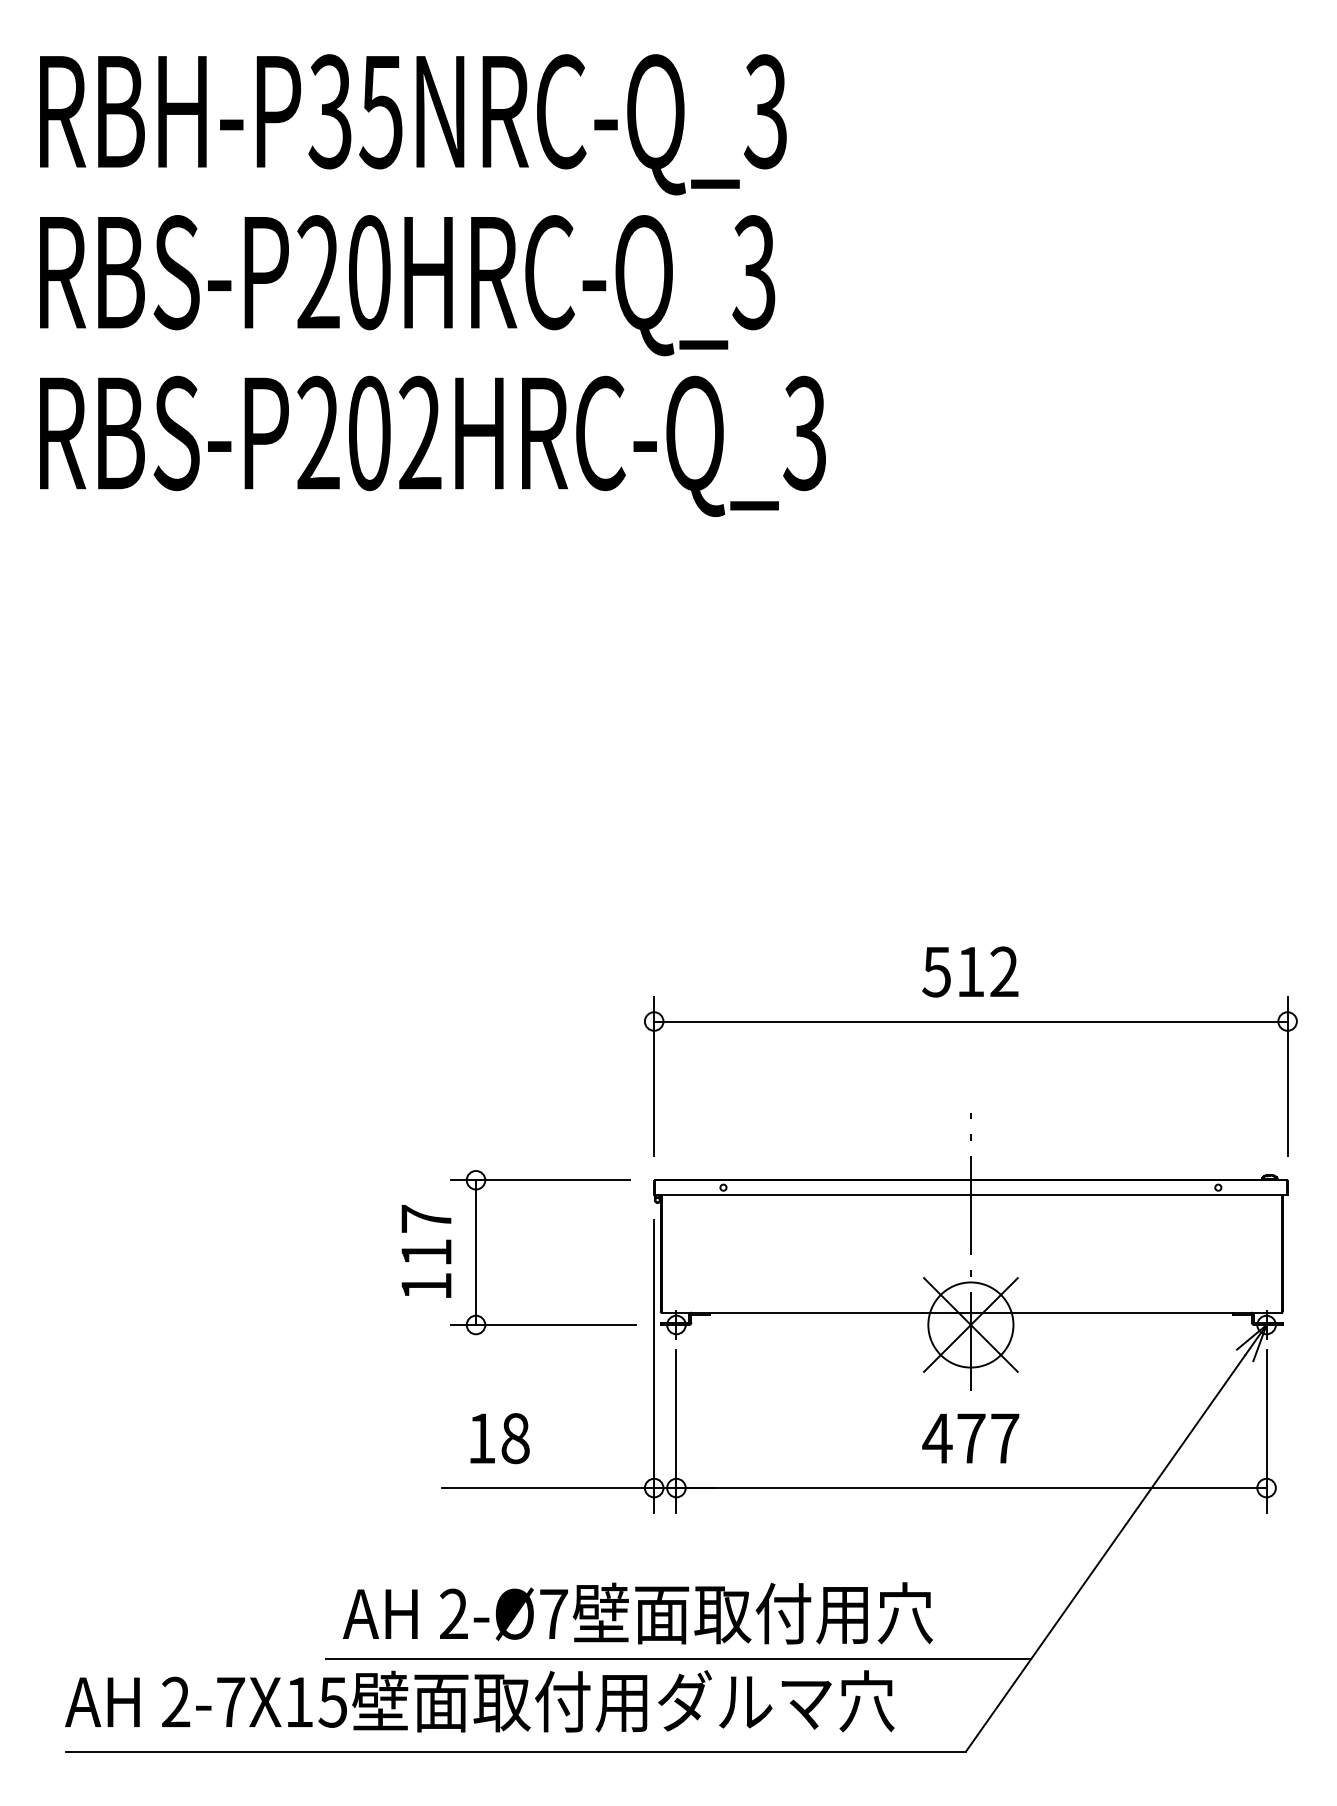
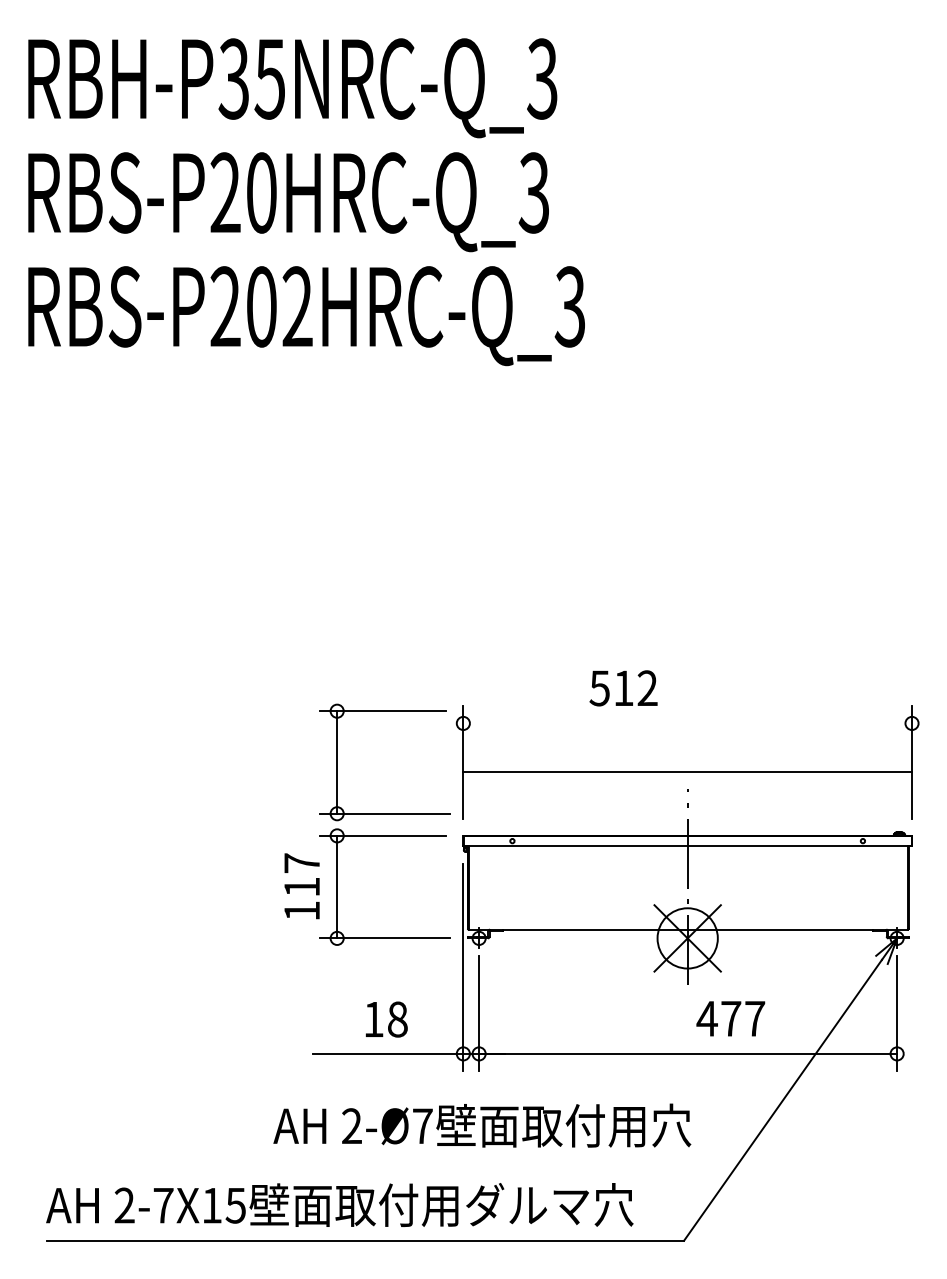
text: (970, 971) -> (623, 688), moved
line: (970, 1021) -> (687, 771), moved
part: (476, 1076) -> (337, 762), added
text: (499, 1438) -> (386, 1019), moved
text: (970, 1438) -> (730, 1018), moved
text: (637, 1613) -> (481, 1125), moved
line: (678, 1658) -> (480, 1174), removed

